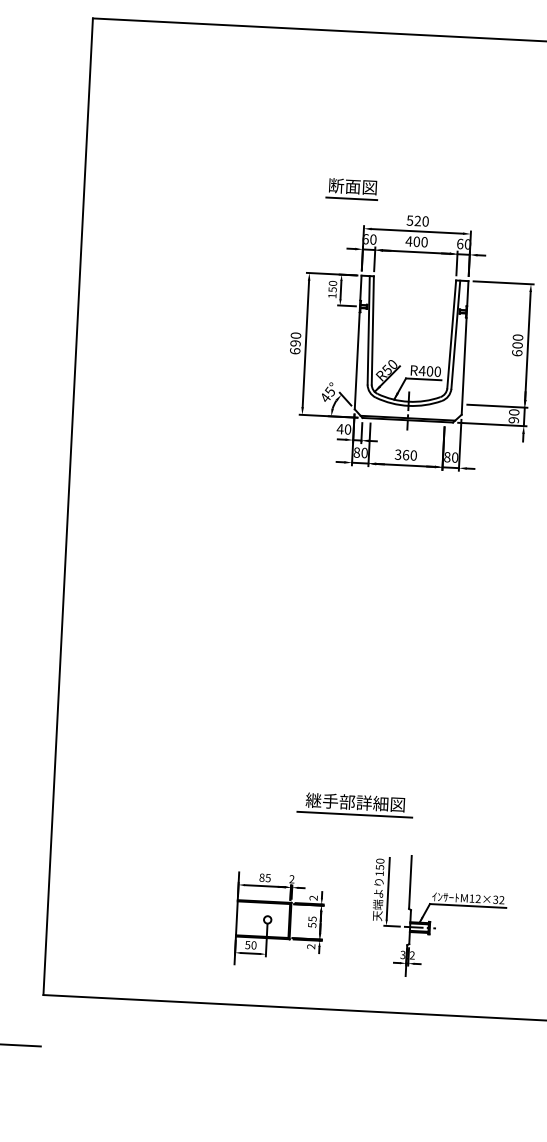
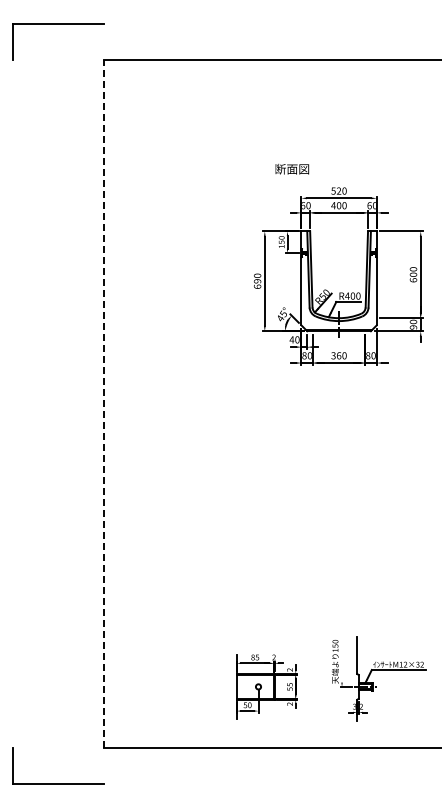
line: (351, 198) -> (291, 177), removed
line: (67, 507) -> (103, 404), solid -> dashed
part: (354, 805) -> (315, 603), removed
line: (388, 888) -> (342, 660), removed

